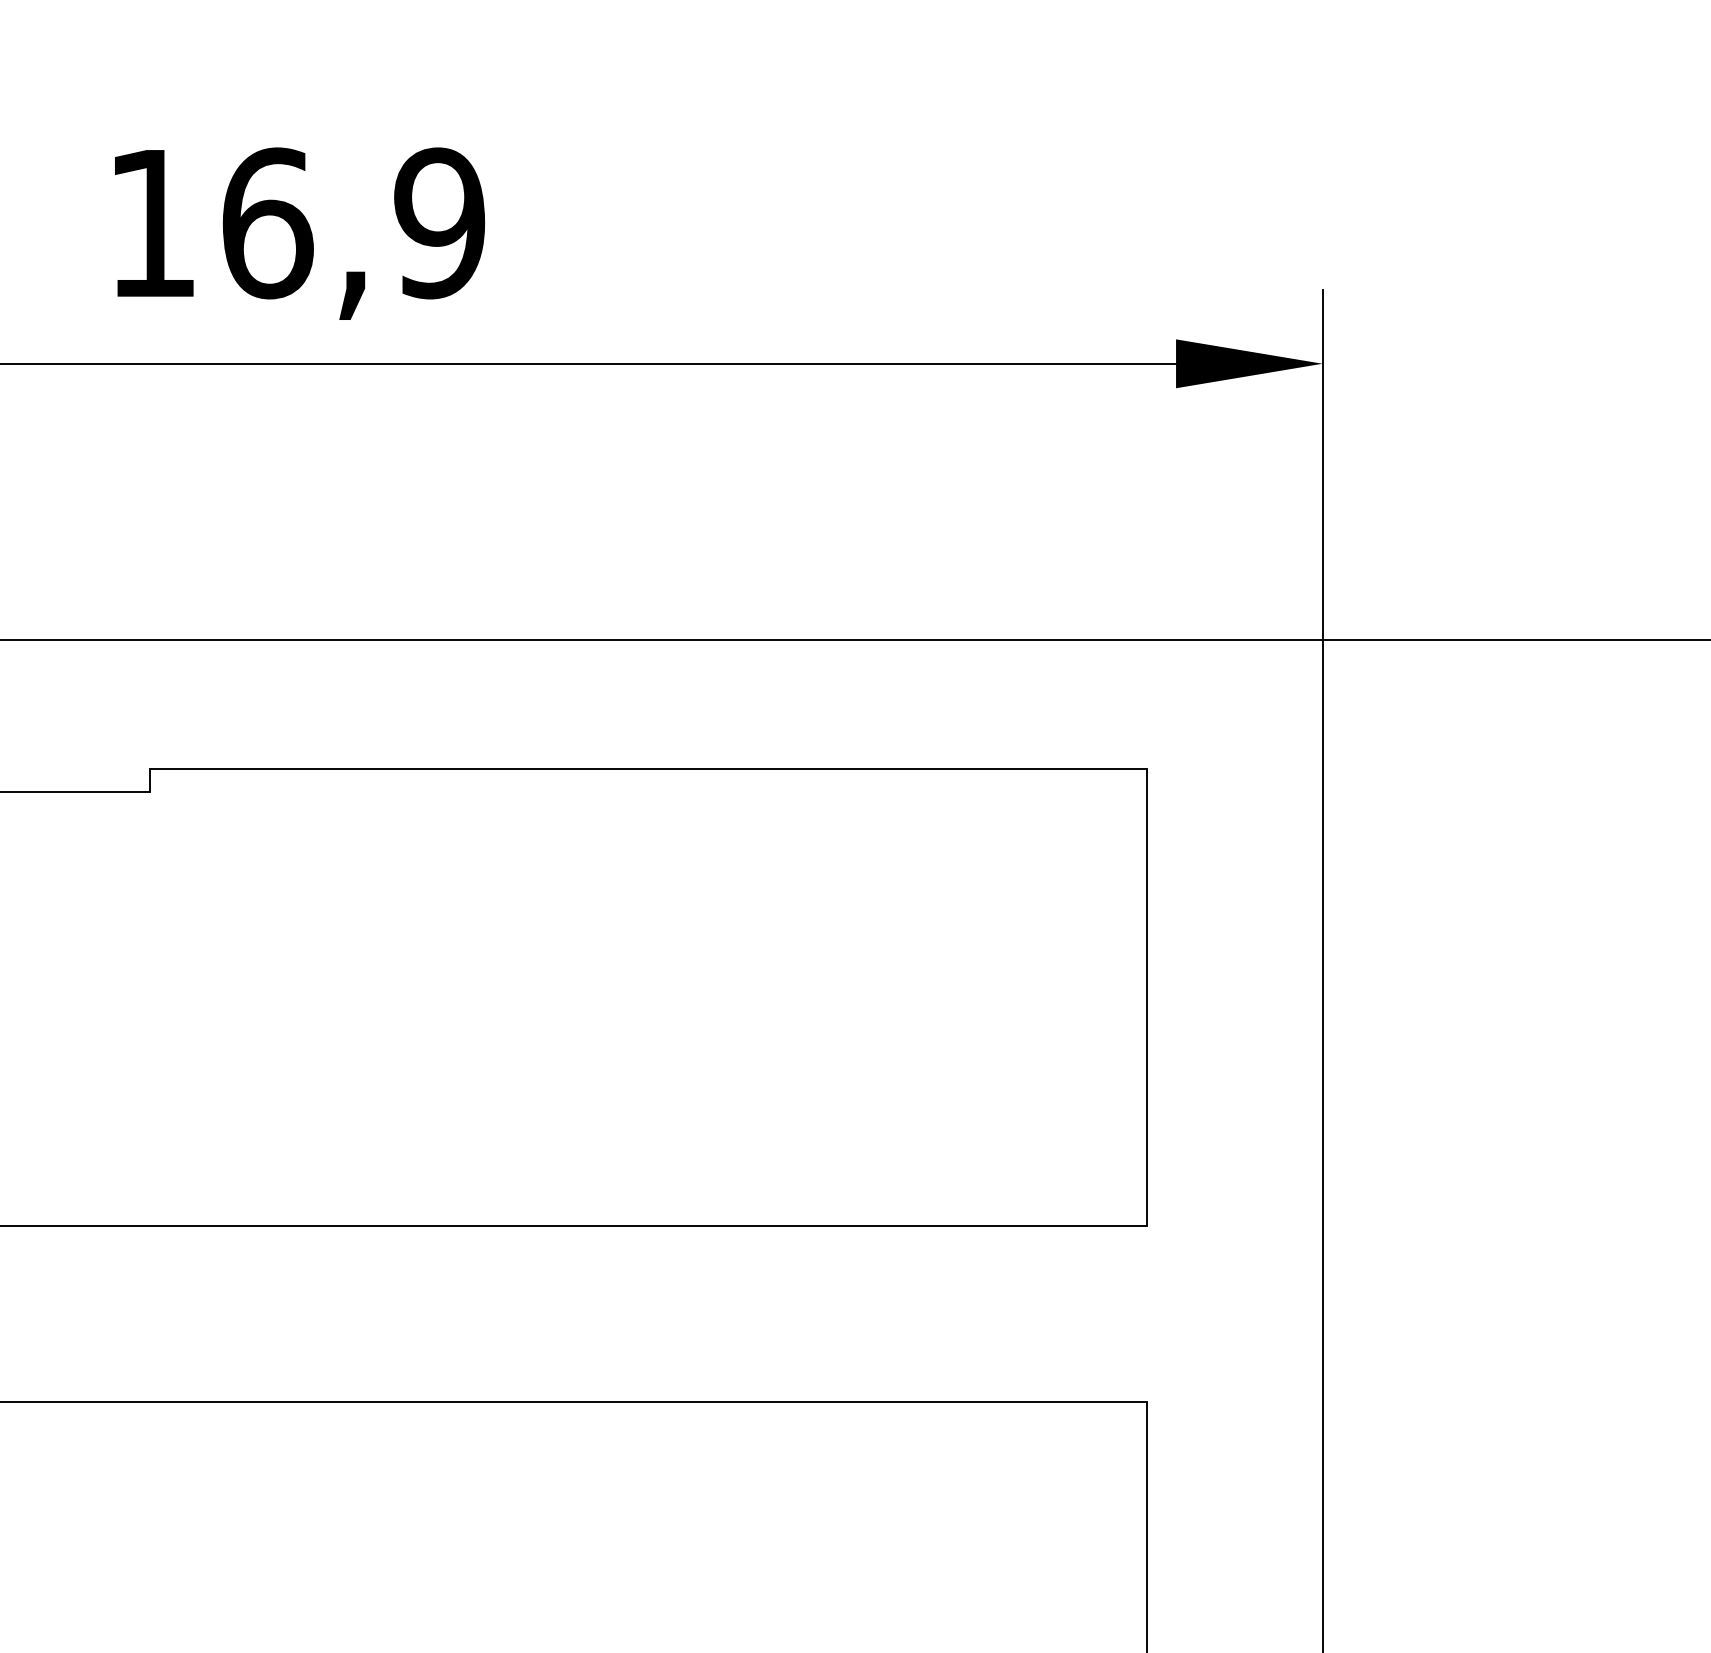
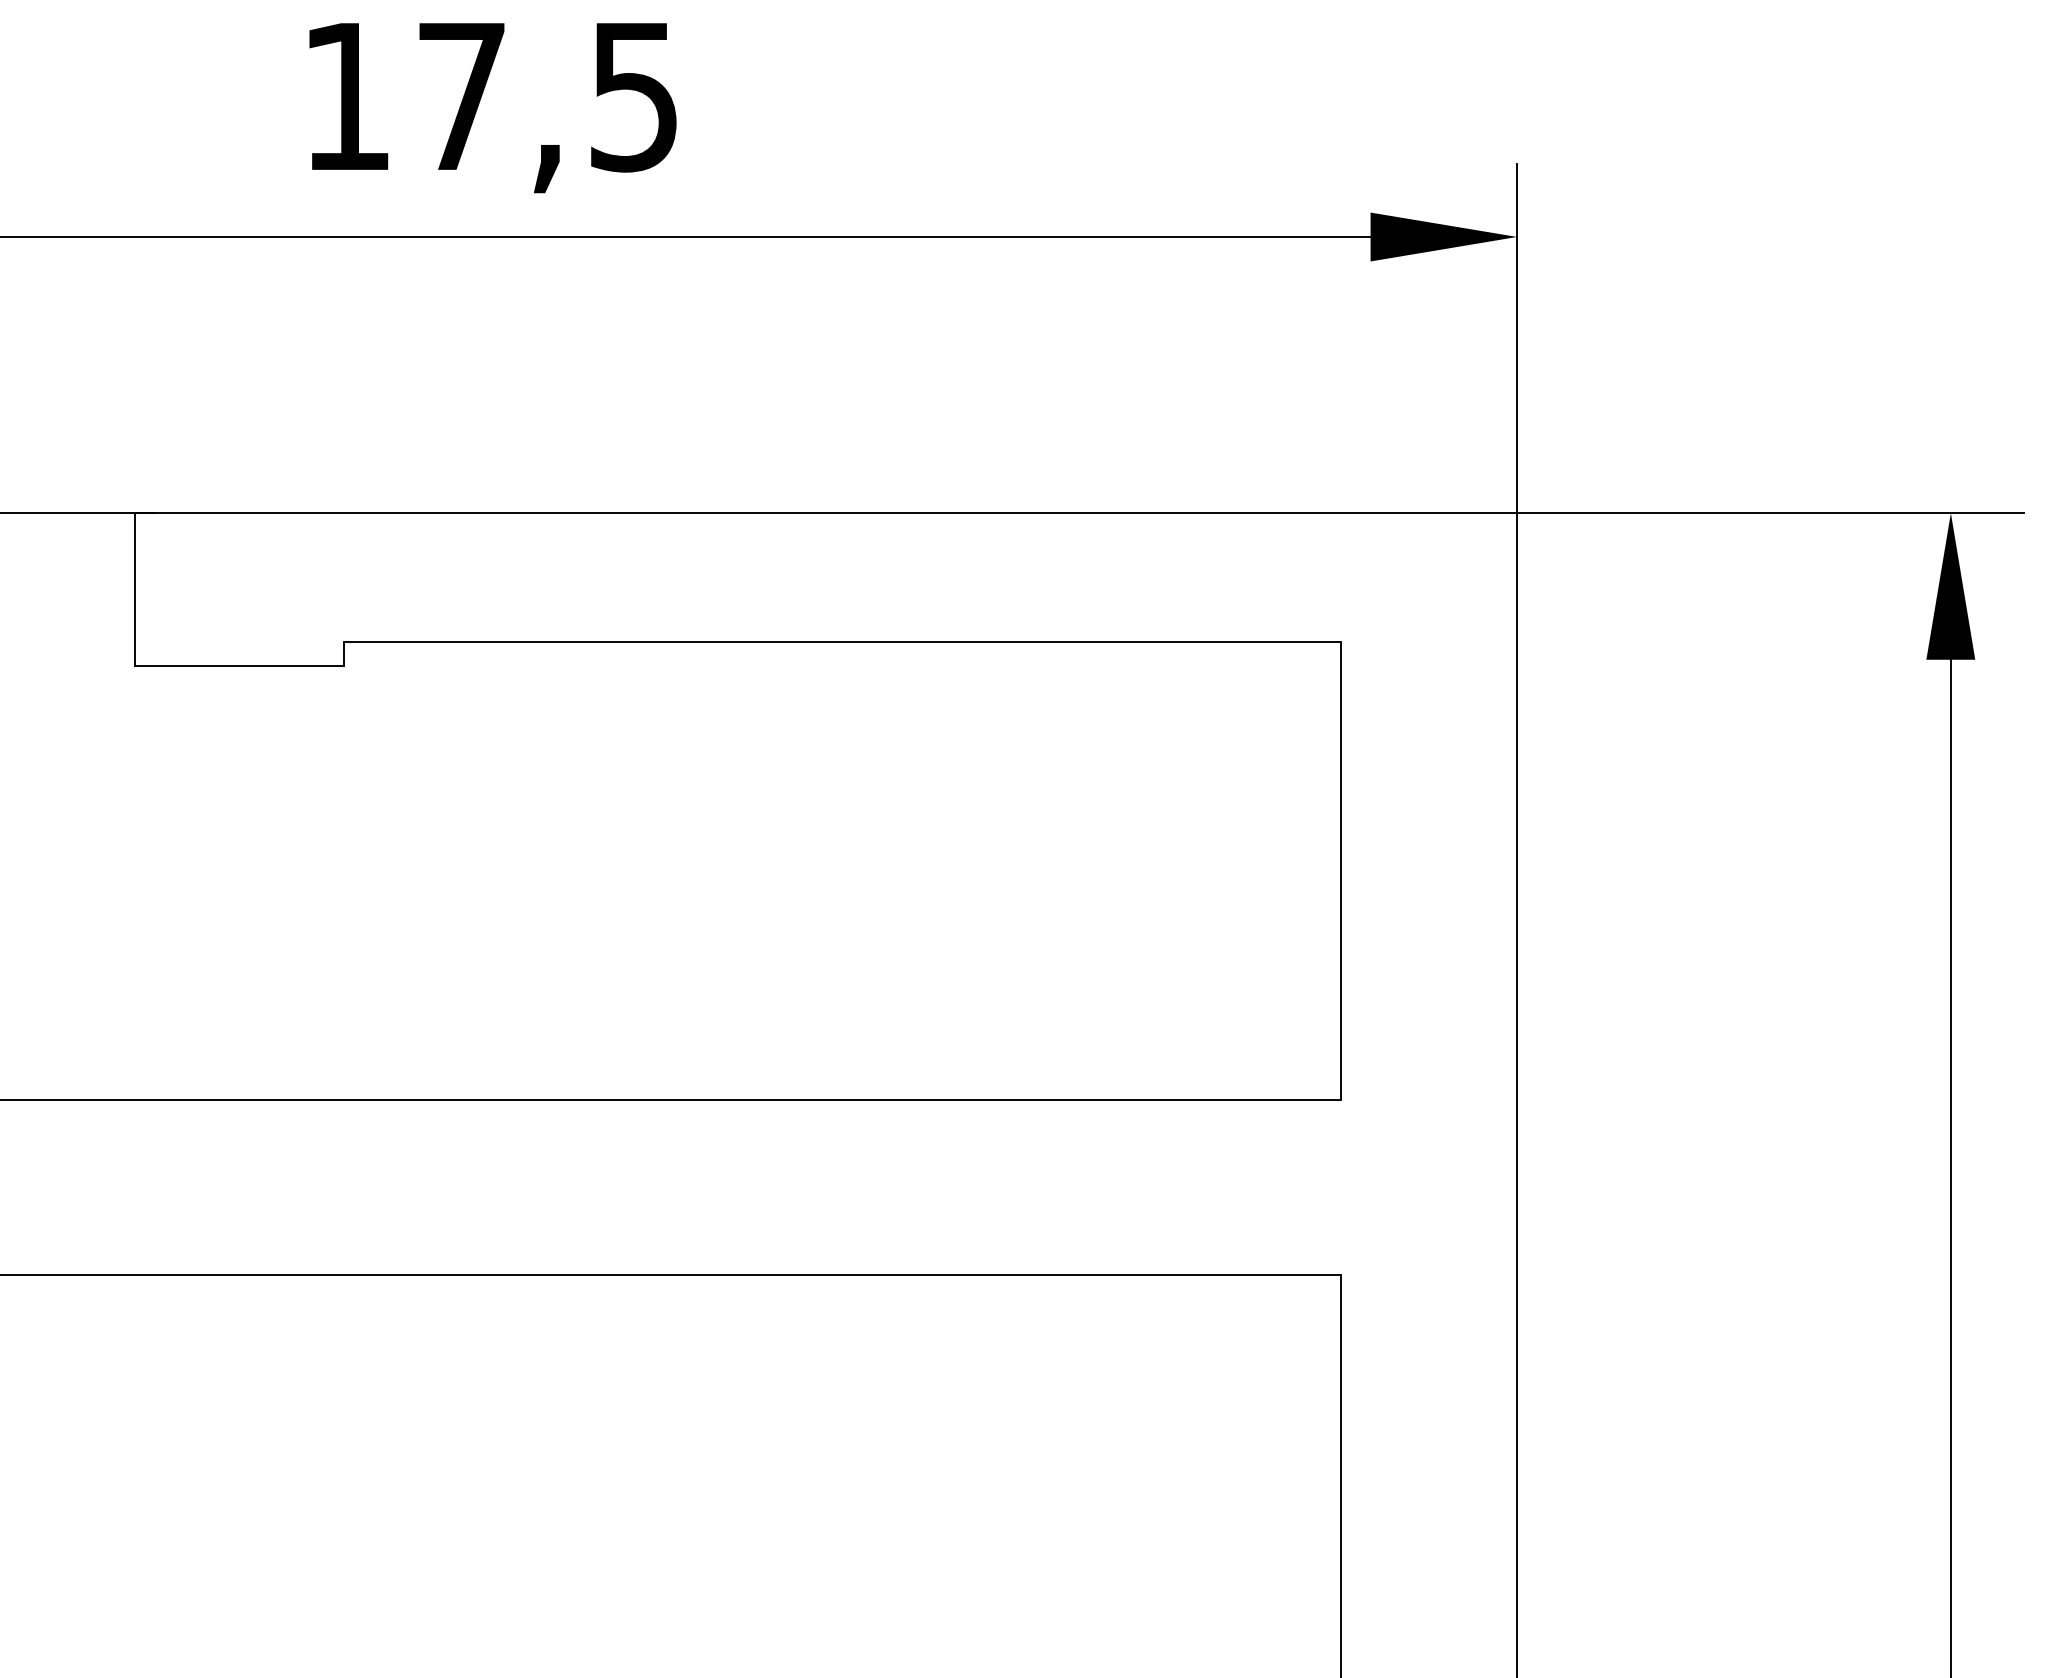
text: (353, 223) -> (548, 96), 16,9 -> 17,5

